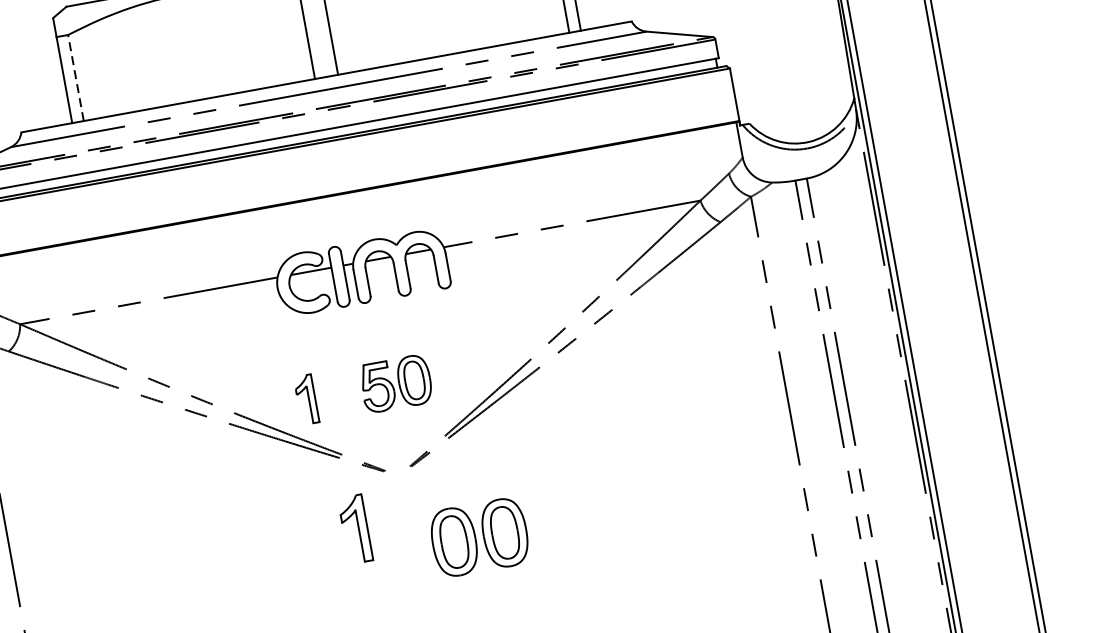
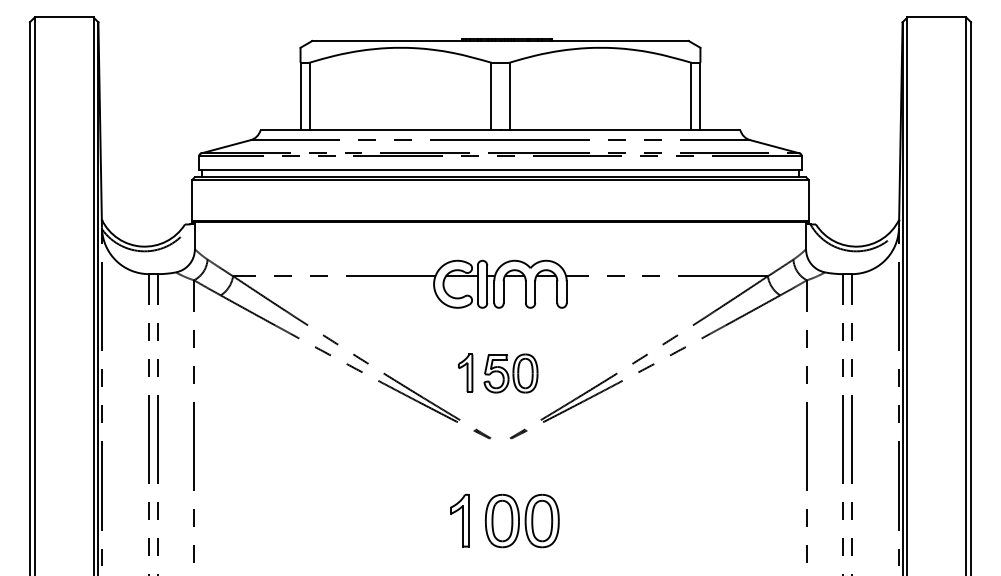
line: (75, 77) -> (309, 96), dashed -> solid
part: (306, 398) -> (465, 372), moved
part: (354, 529) -> (459, 520), moved
part: (480, 538) -> (522, 521), moved

